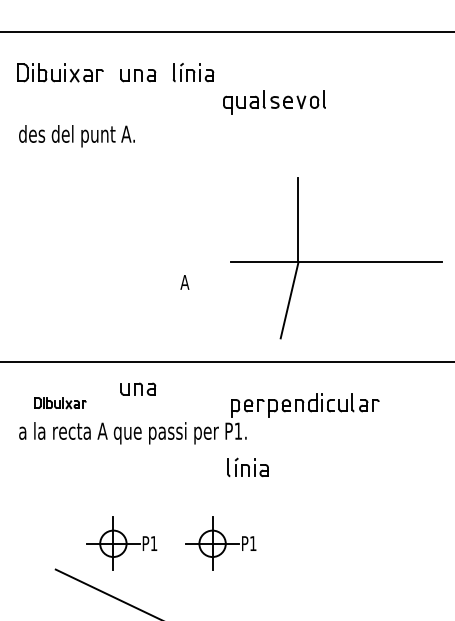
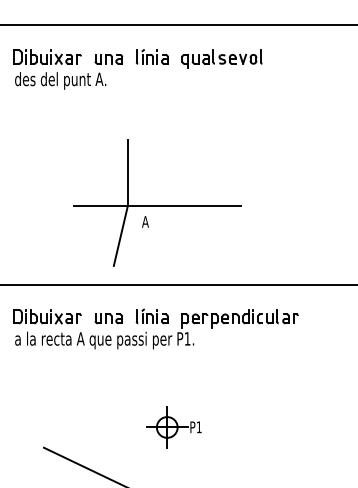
part: (273, 101) -> (221, 58), moved
text: (76, 135) -> (60, 80), moved
part: (336, 257) -> (157, 202), moved
part: (137, 388) -> (108, 318), moved
part: (60, 402) -> (47, 316), size x1.67
part: (247, 467) -> (151, 316), moved
part: (121, 543) -> (95, 427), removed

